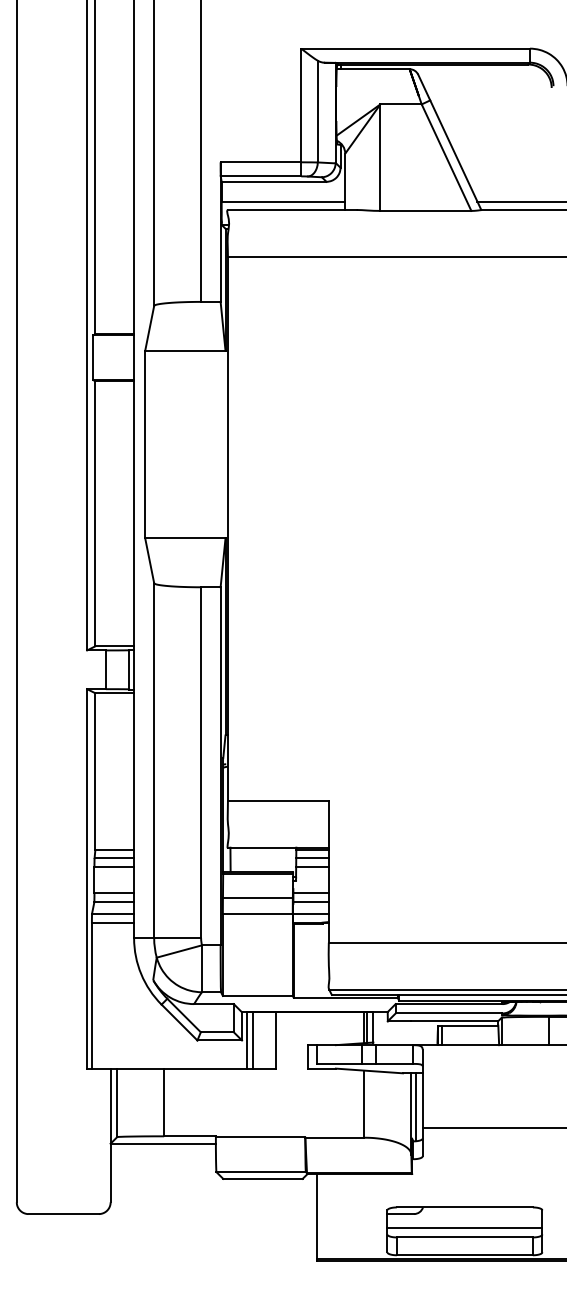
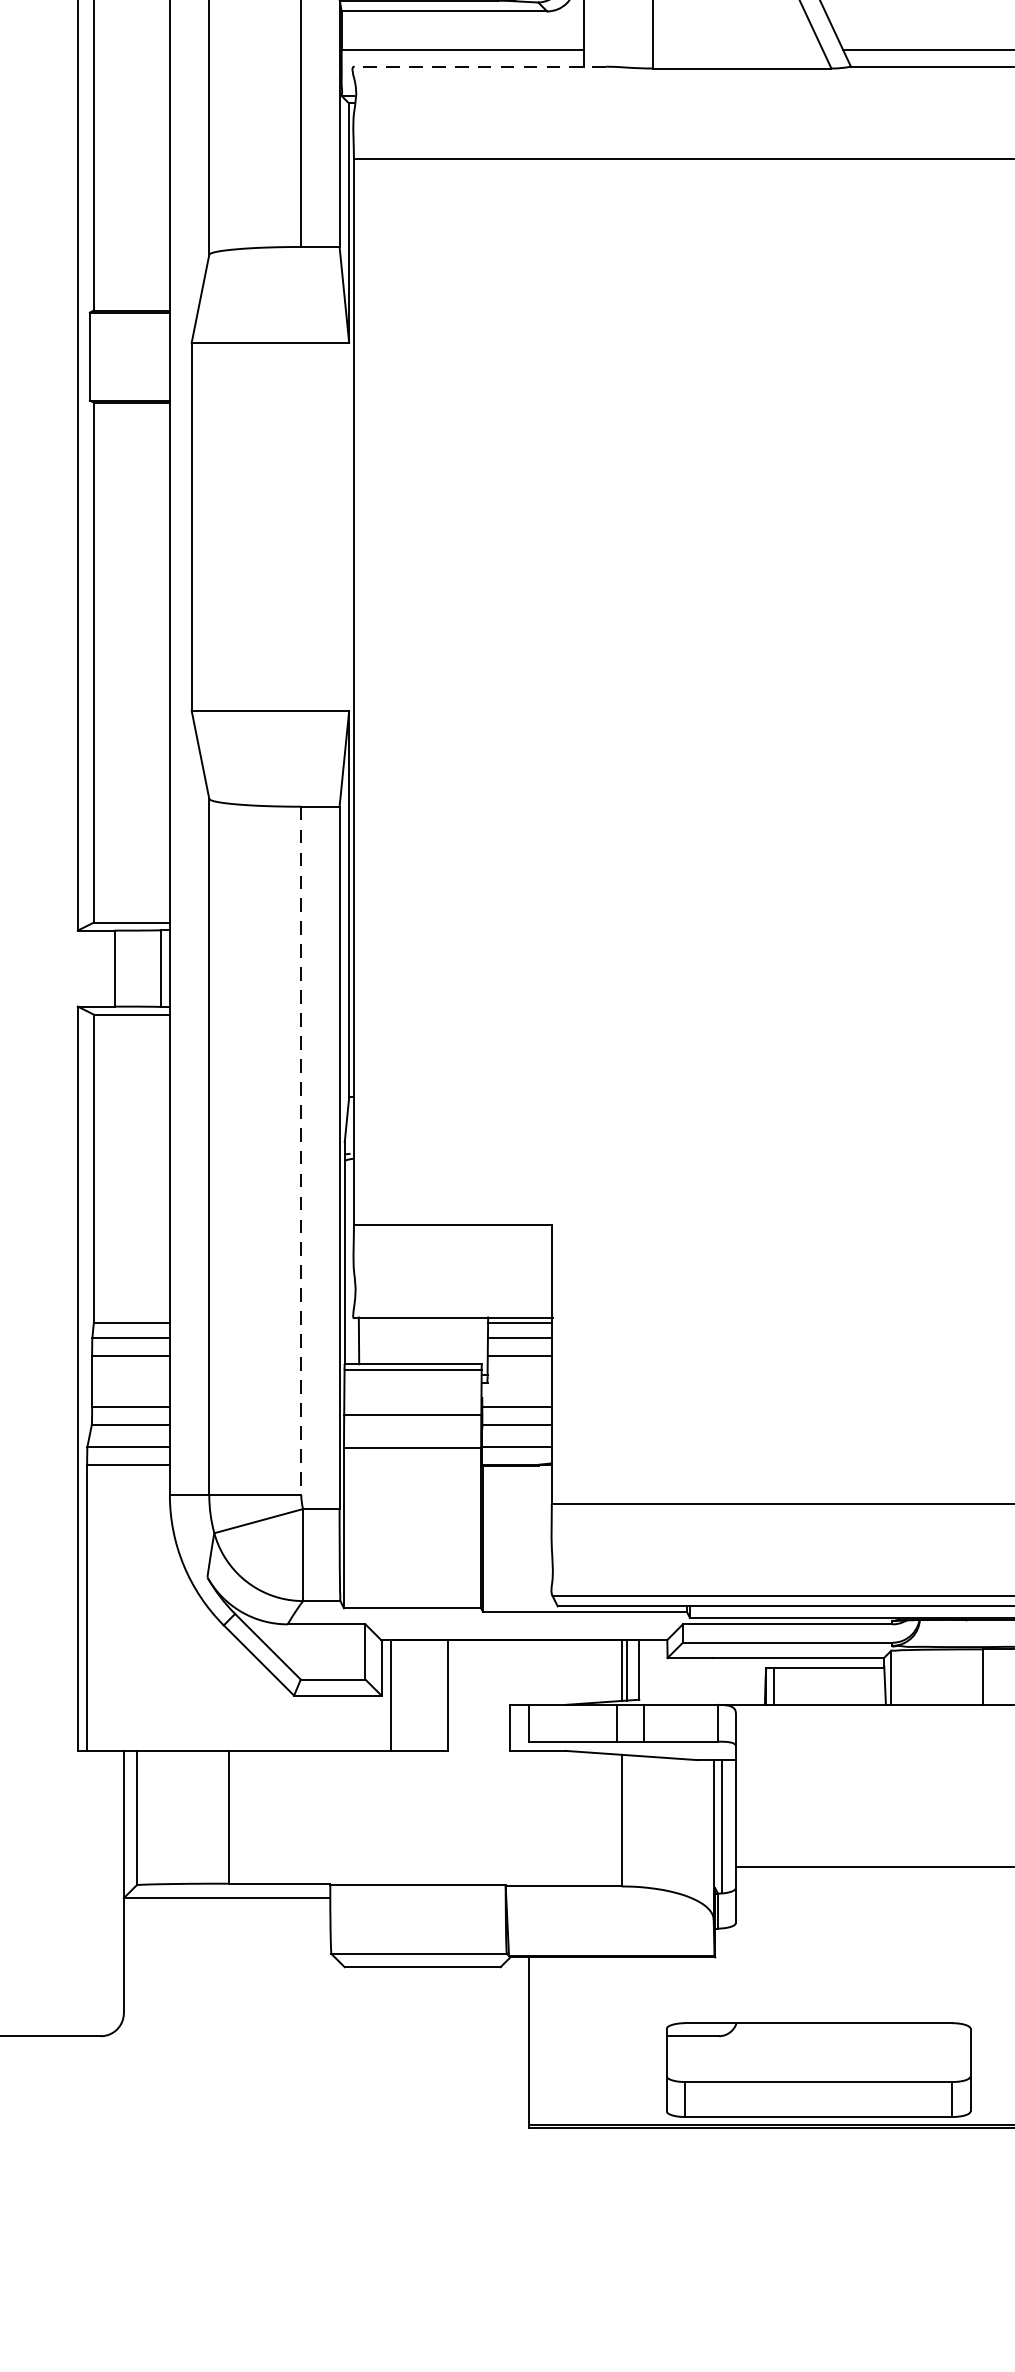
line: (291, 209) -> (478, 65), solid -> dashed
line: (201, 762) -> (302, 1150), solid -> dashed
line: (252, 1040) -> (402, 1695), removed
line: (464, 1228) -> (817, 2064), removed

